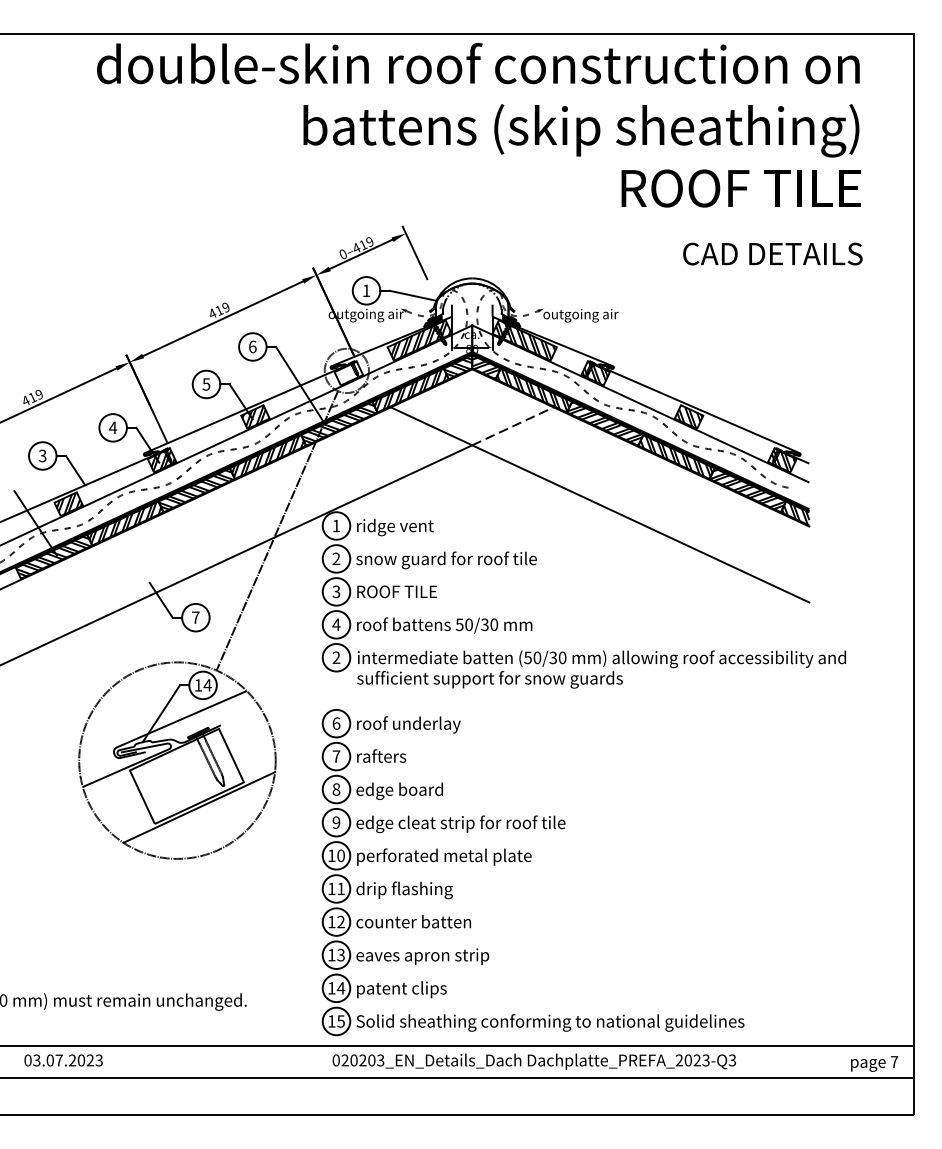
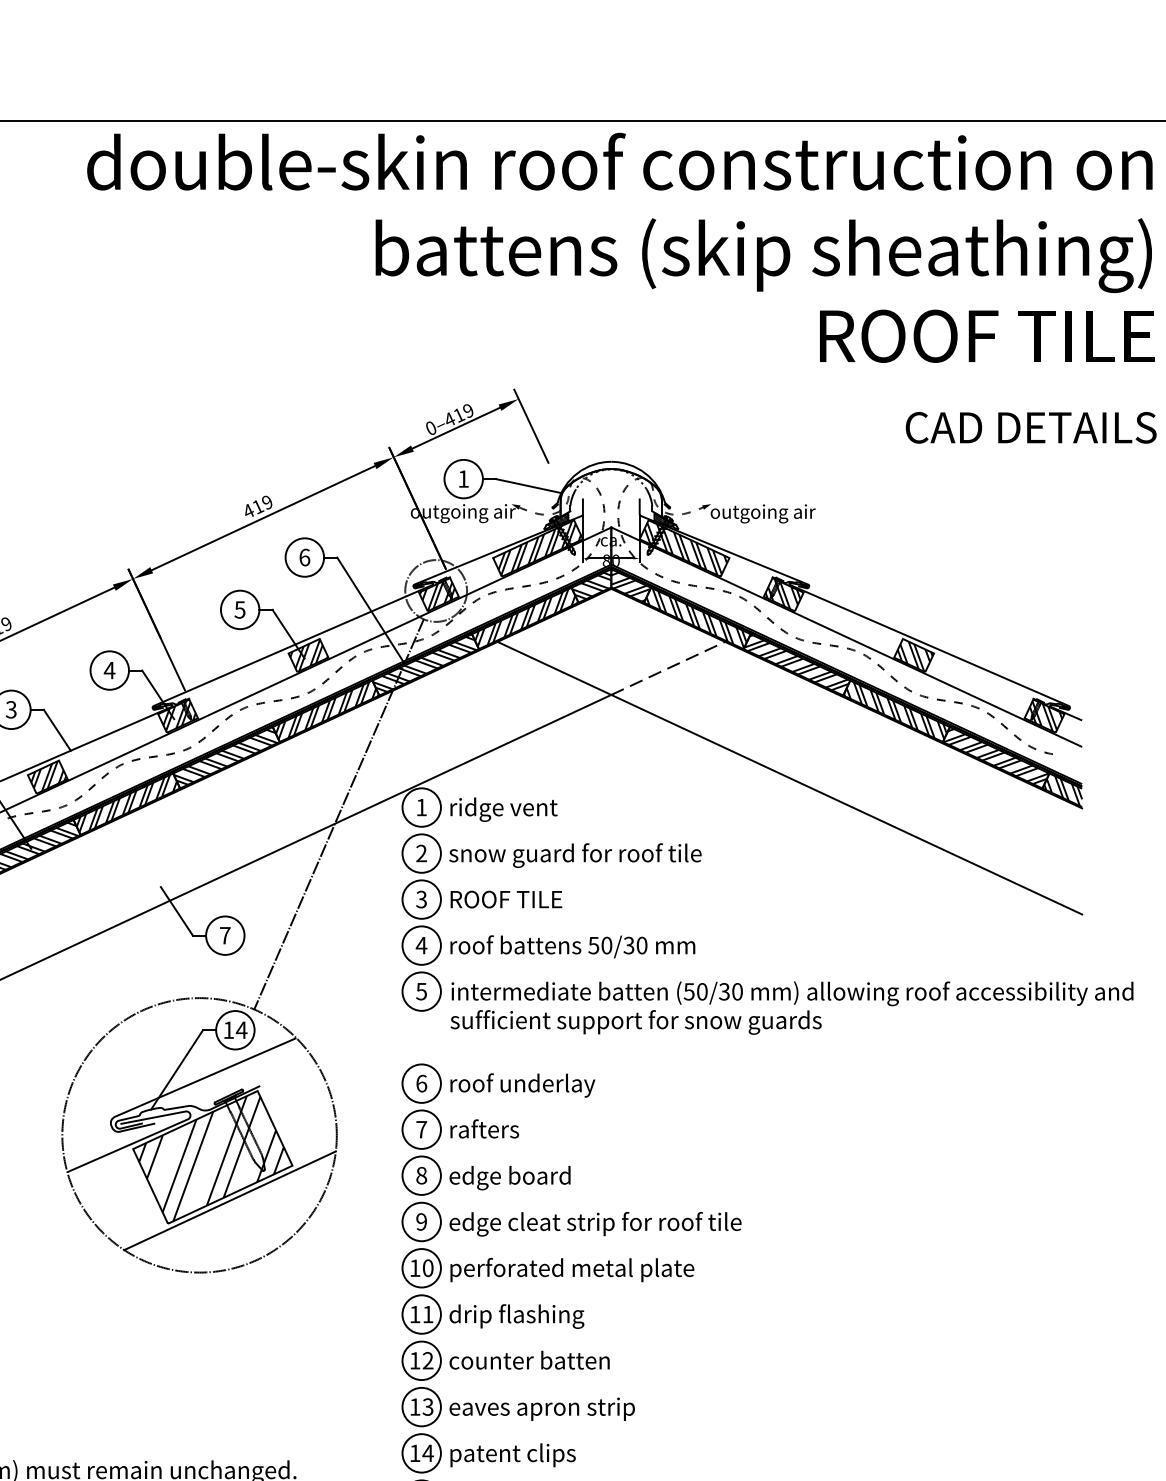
hatch: (347, 374) -> (437, 596), added
text: (336, 657) -> (421, 991), 2 -> 5
hatch: (185, 777) -> (210, 1158), added

